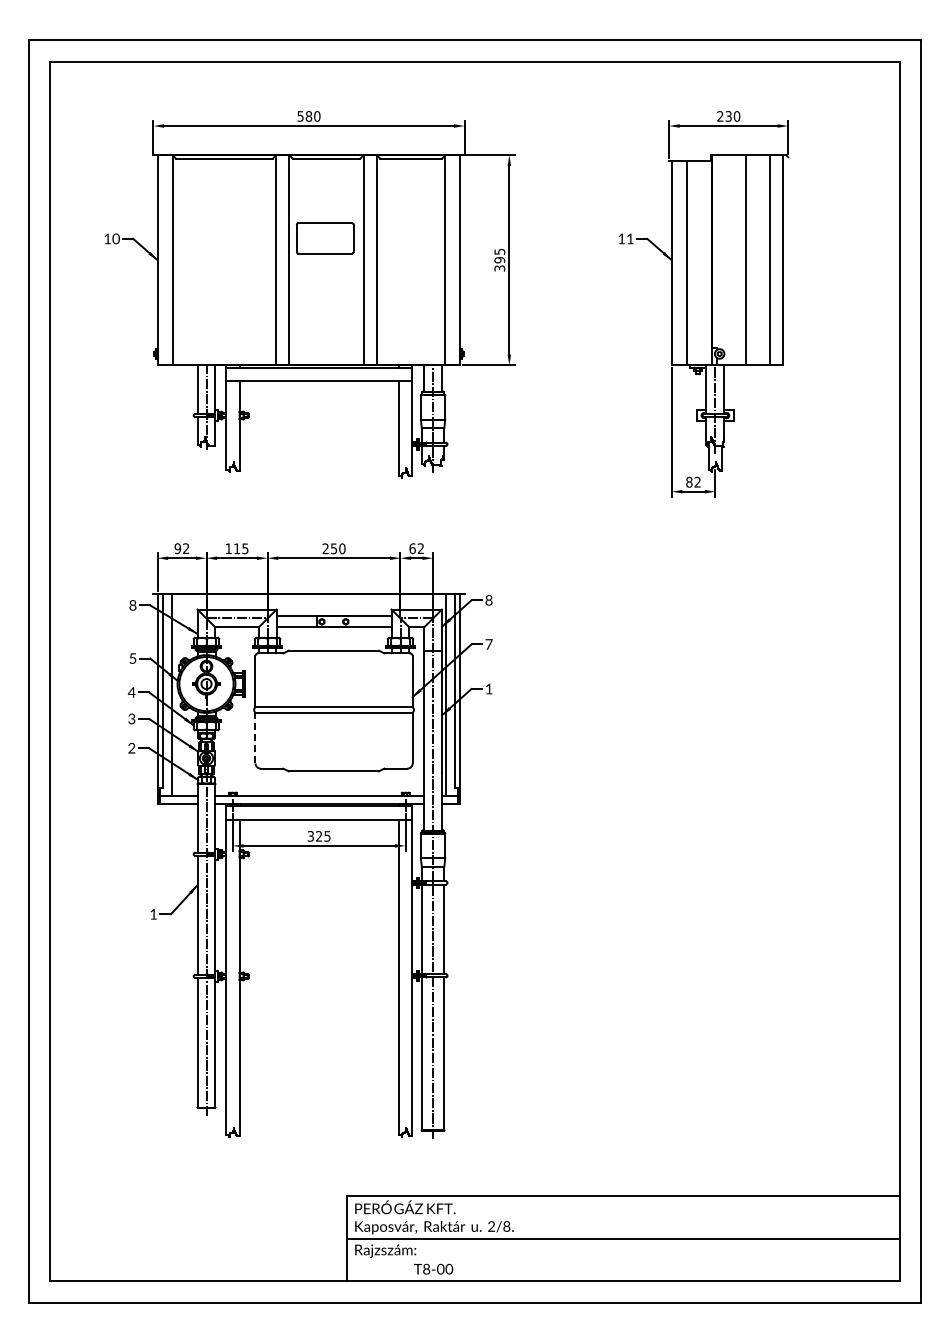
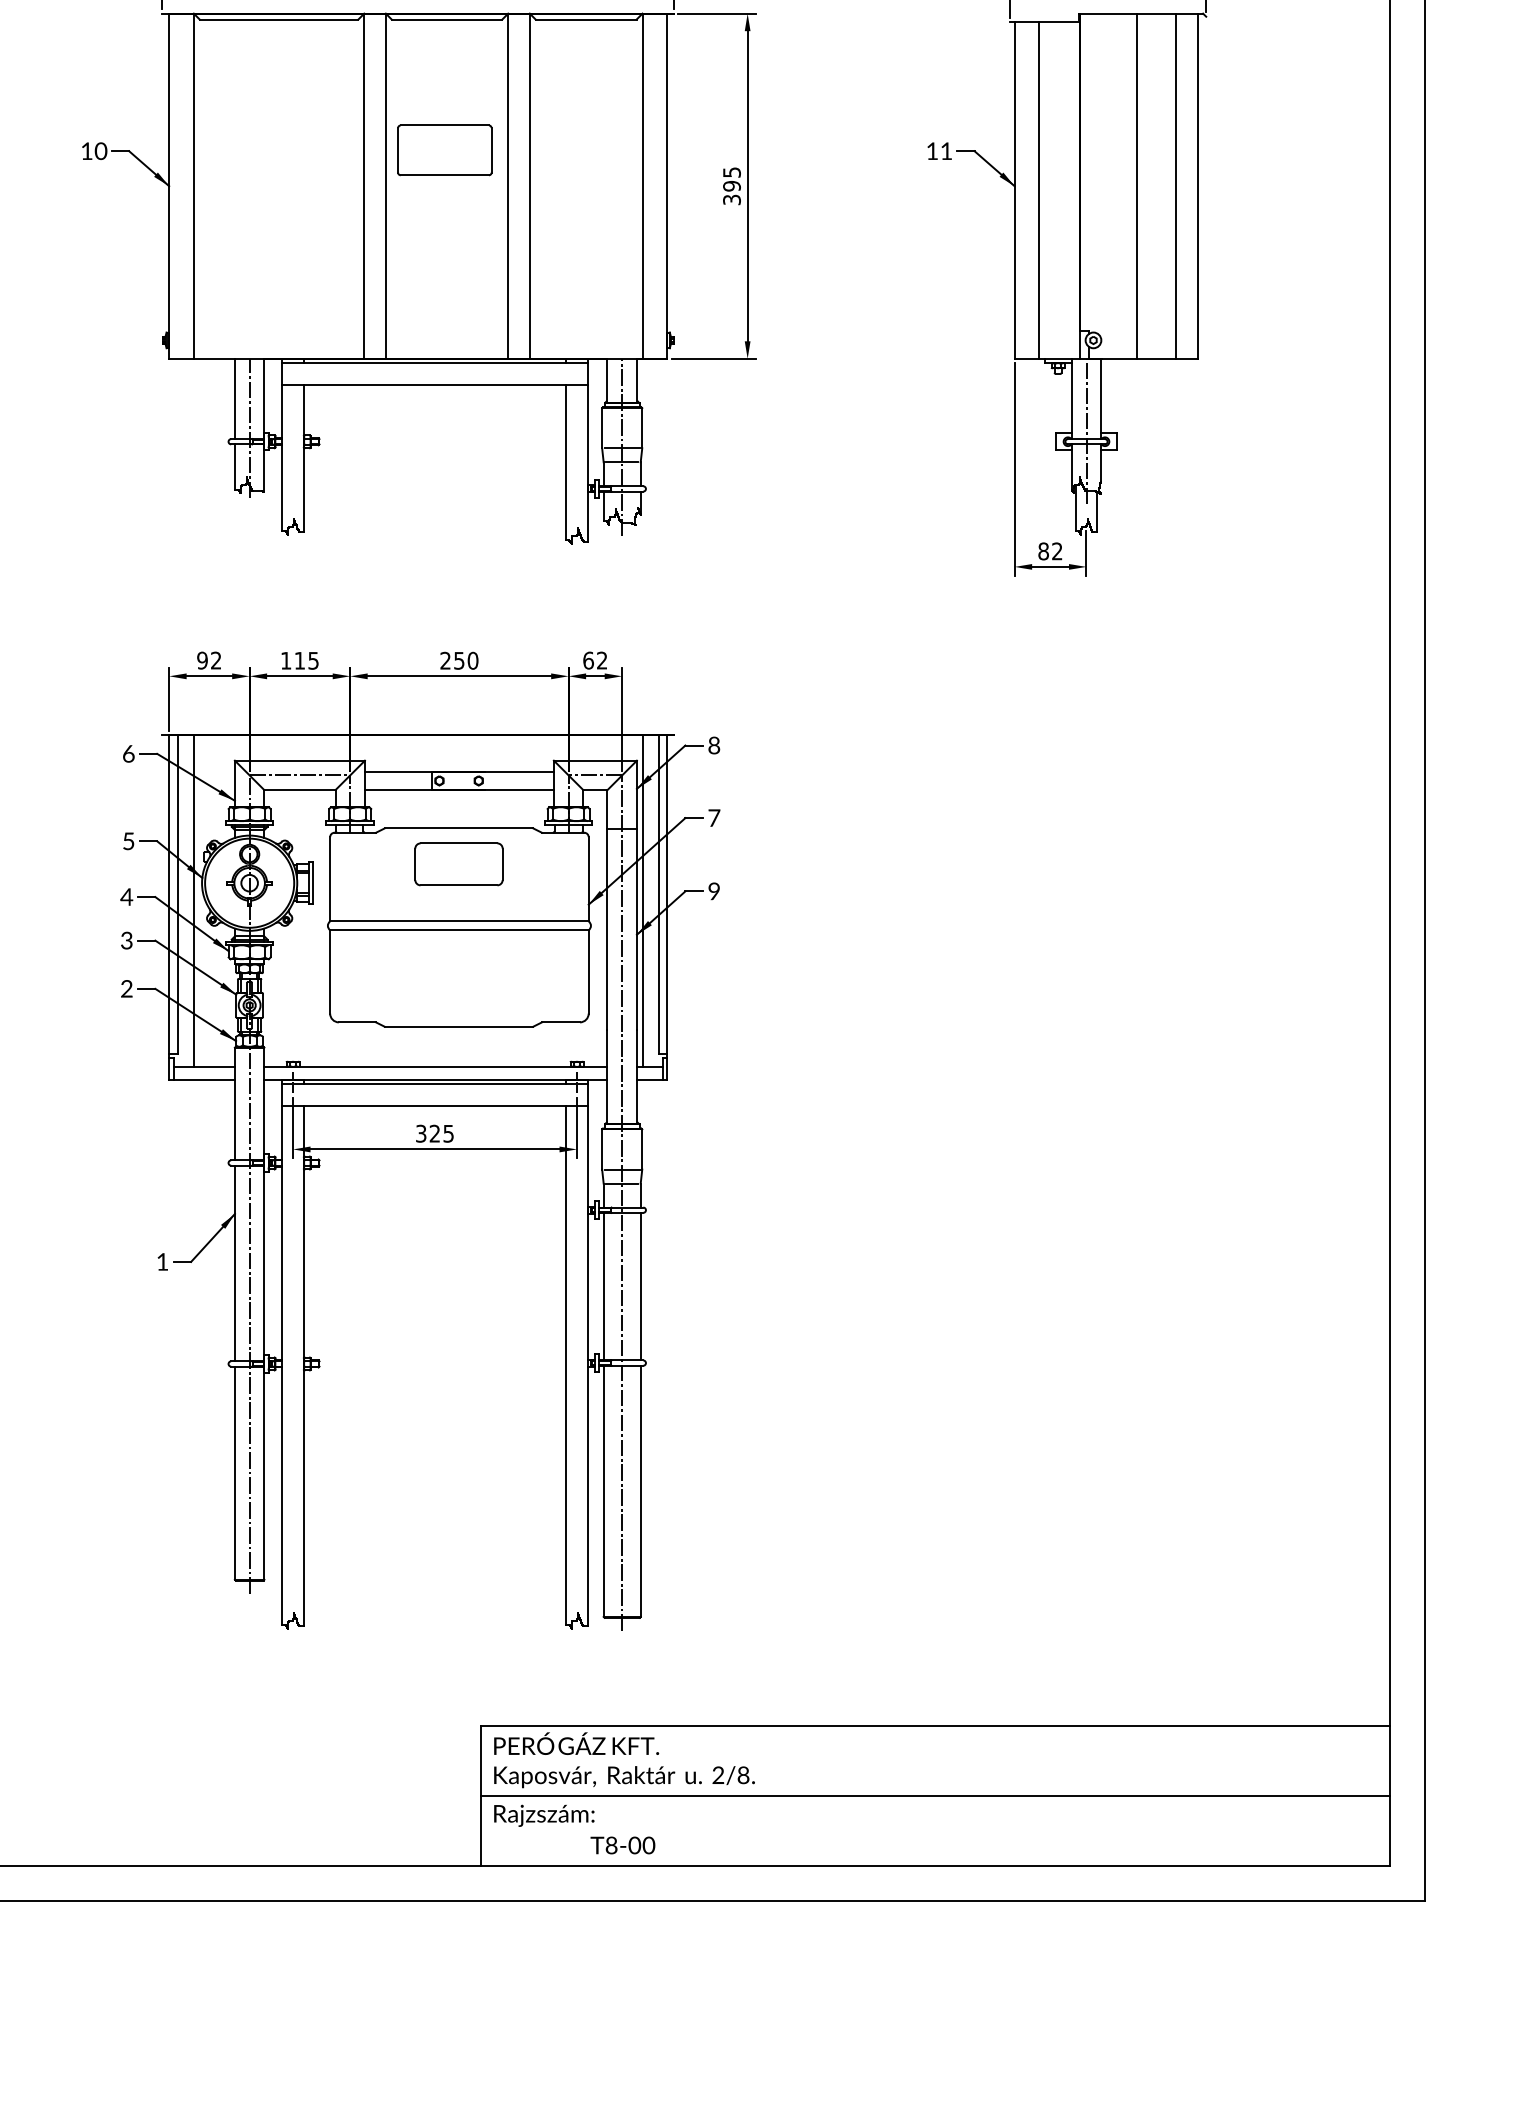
text: (132, 604) -> (127, 752), 8 -> 6
part: (333, 672) -> (458, 864), added
text: (488, 688) -> (713, 890), 1 -> 9
line: (255, 737) -> (330, 971), dashed -> solid

